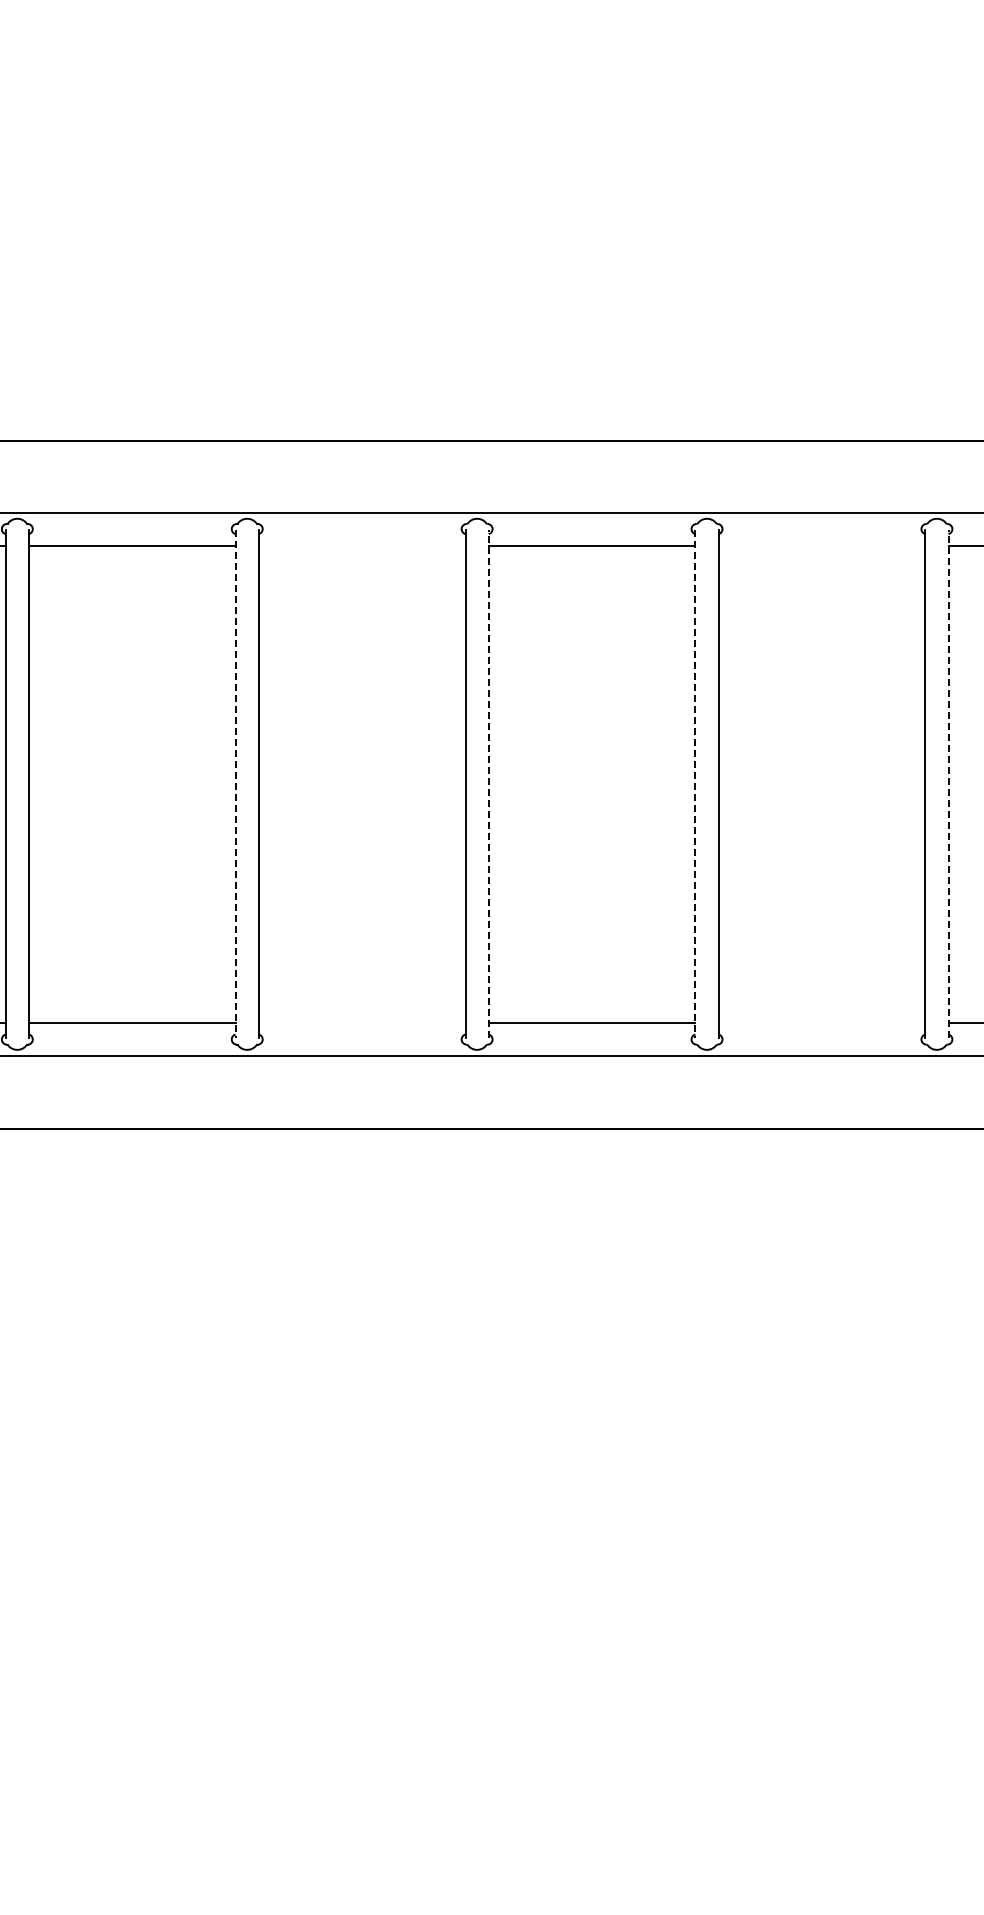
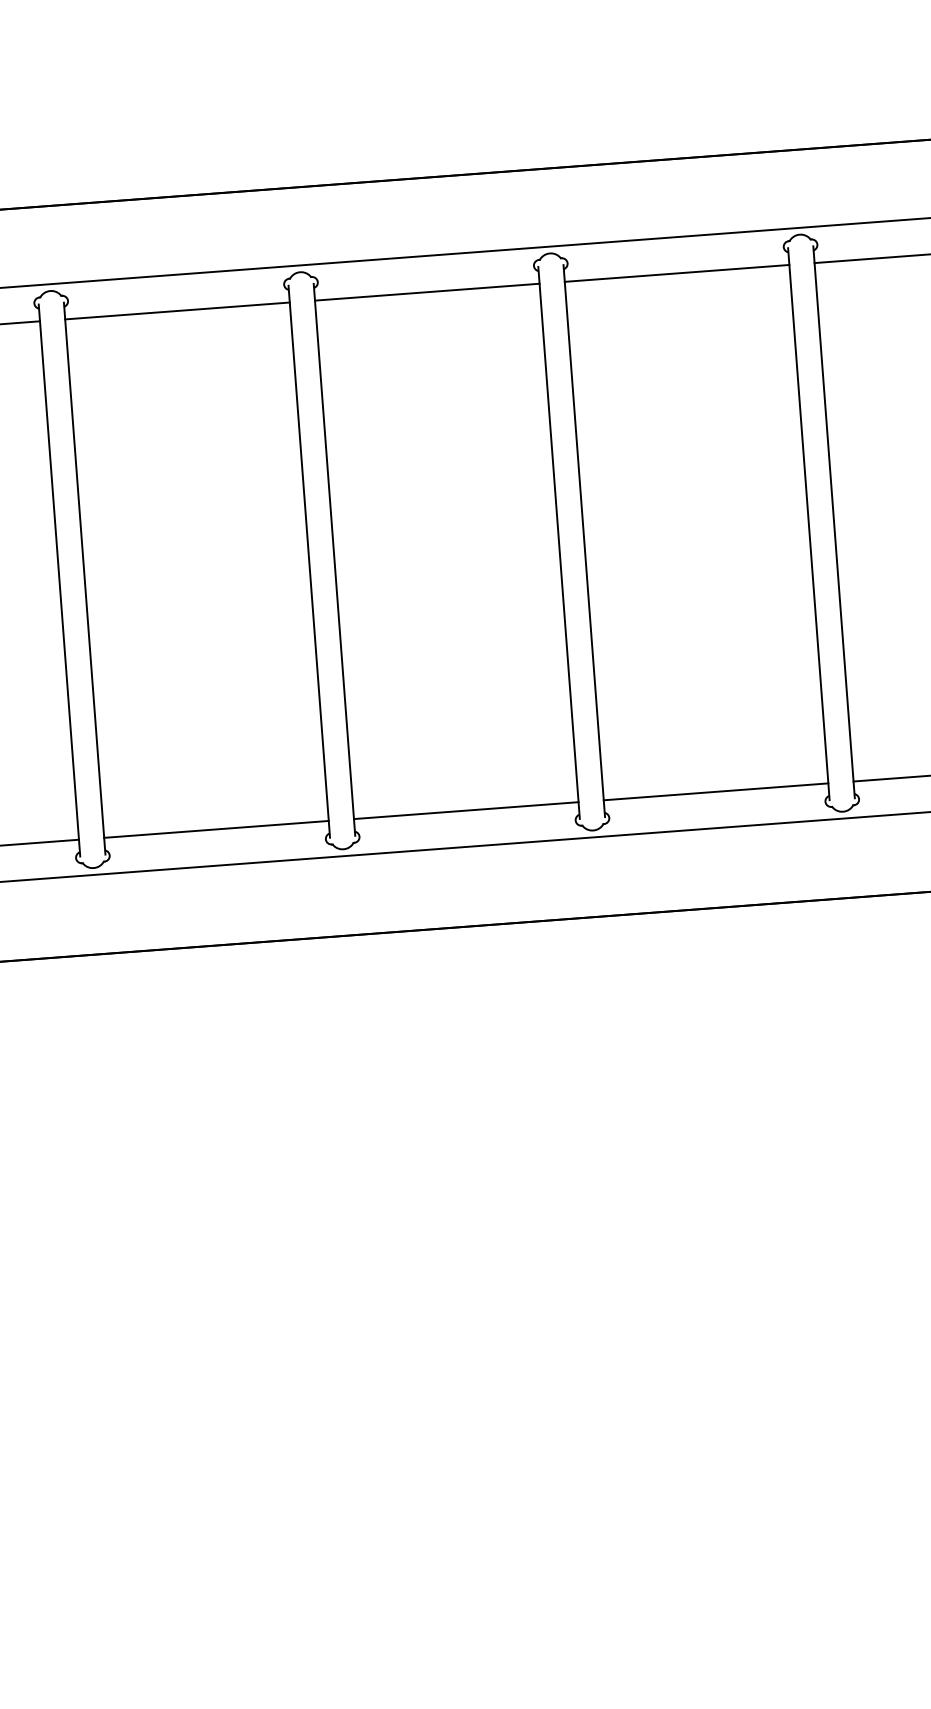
line: (361, 545) -> (176, 310), added
line: (821, 545) -> (676, 273), added
line: (235, 784) -> (59, 580), dashed -> solid
line: (488, 784) -> (334, 560), dashed -> solid
line: (695, 784) -> (559, 543), dashed -> solid
line: (948, 784) -> (834, 522), dashed -> solid
line: (361, 1022) -> (215, 828), added
line: (821, 1022) -> (715, 791), added

